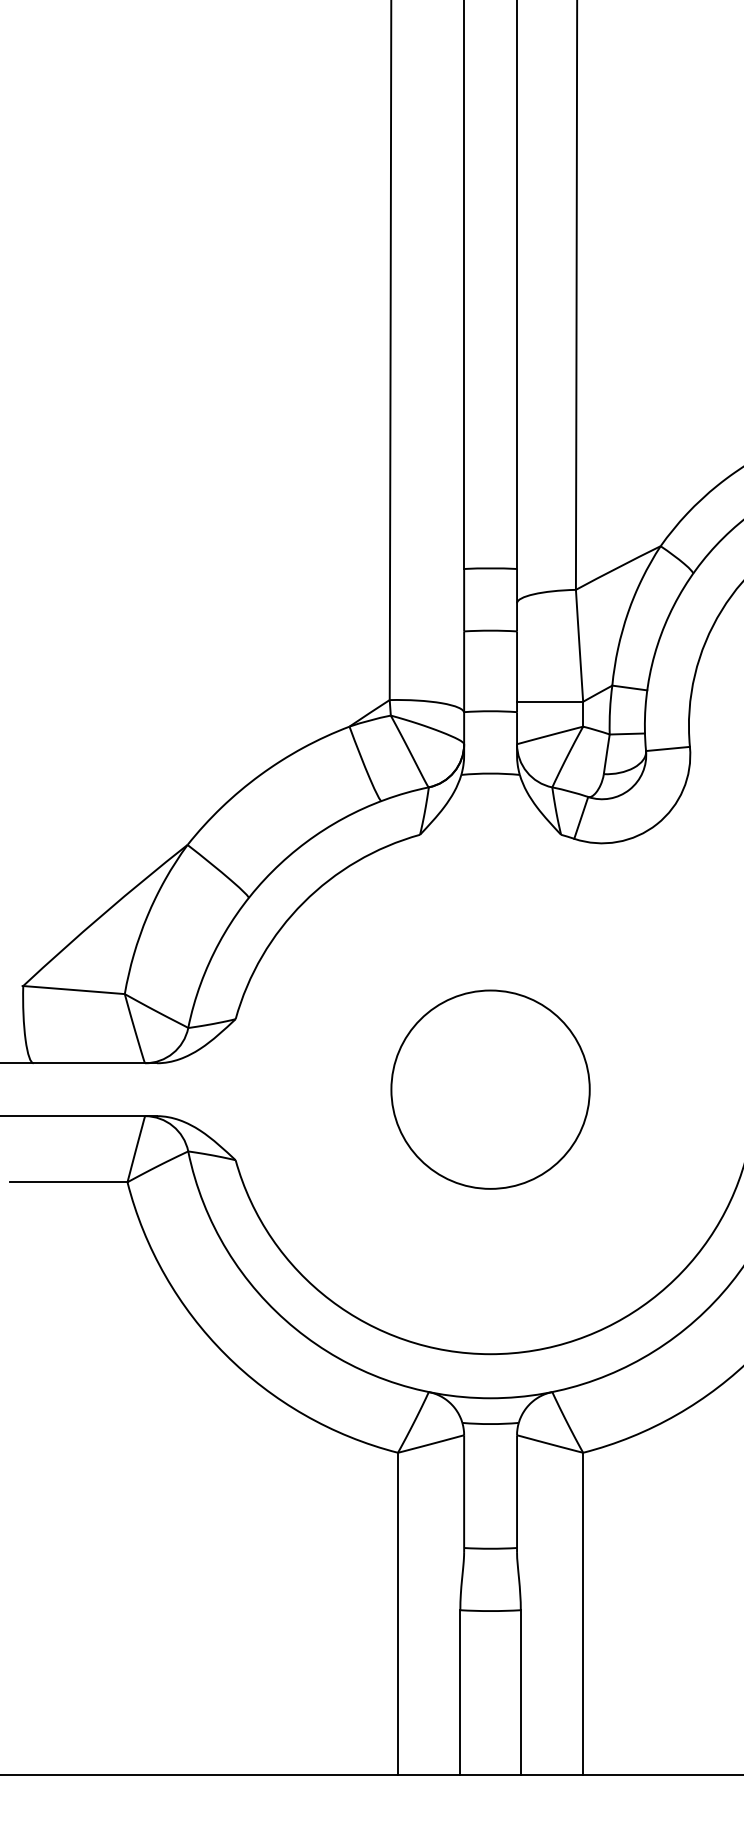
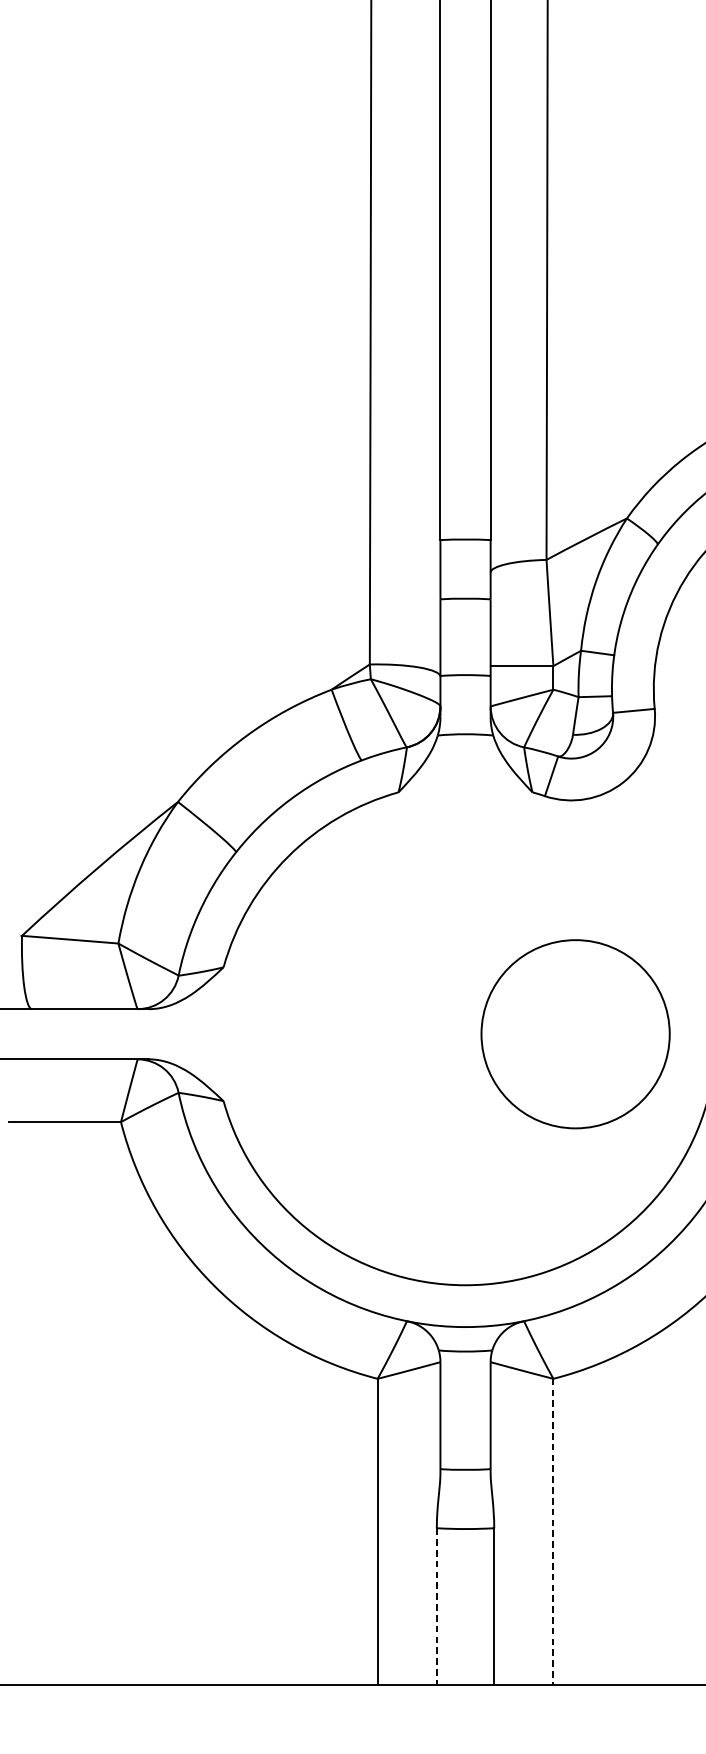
circle: (490, 1089) -> (575, 1034), moved
line: (583, 1614) -> (553, 1532), solid -> dashed
line: (460, 1693) -> (436, 1607), solid -> dashed

